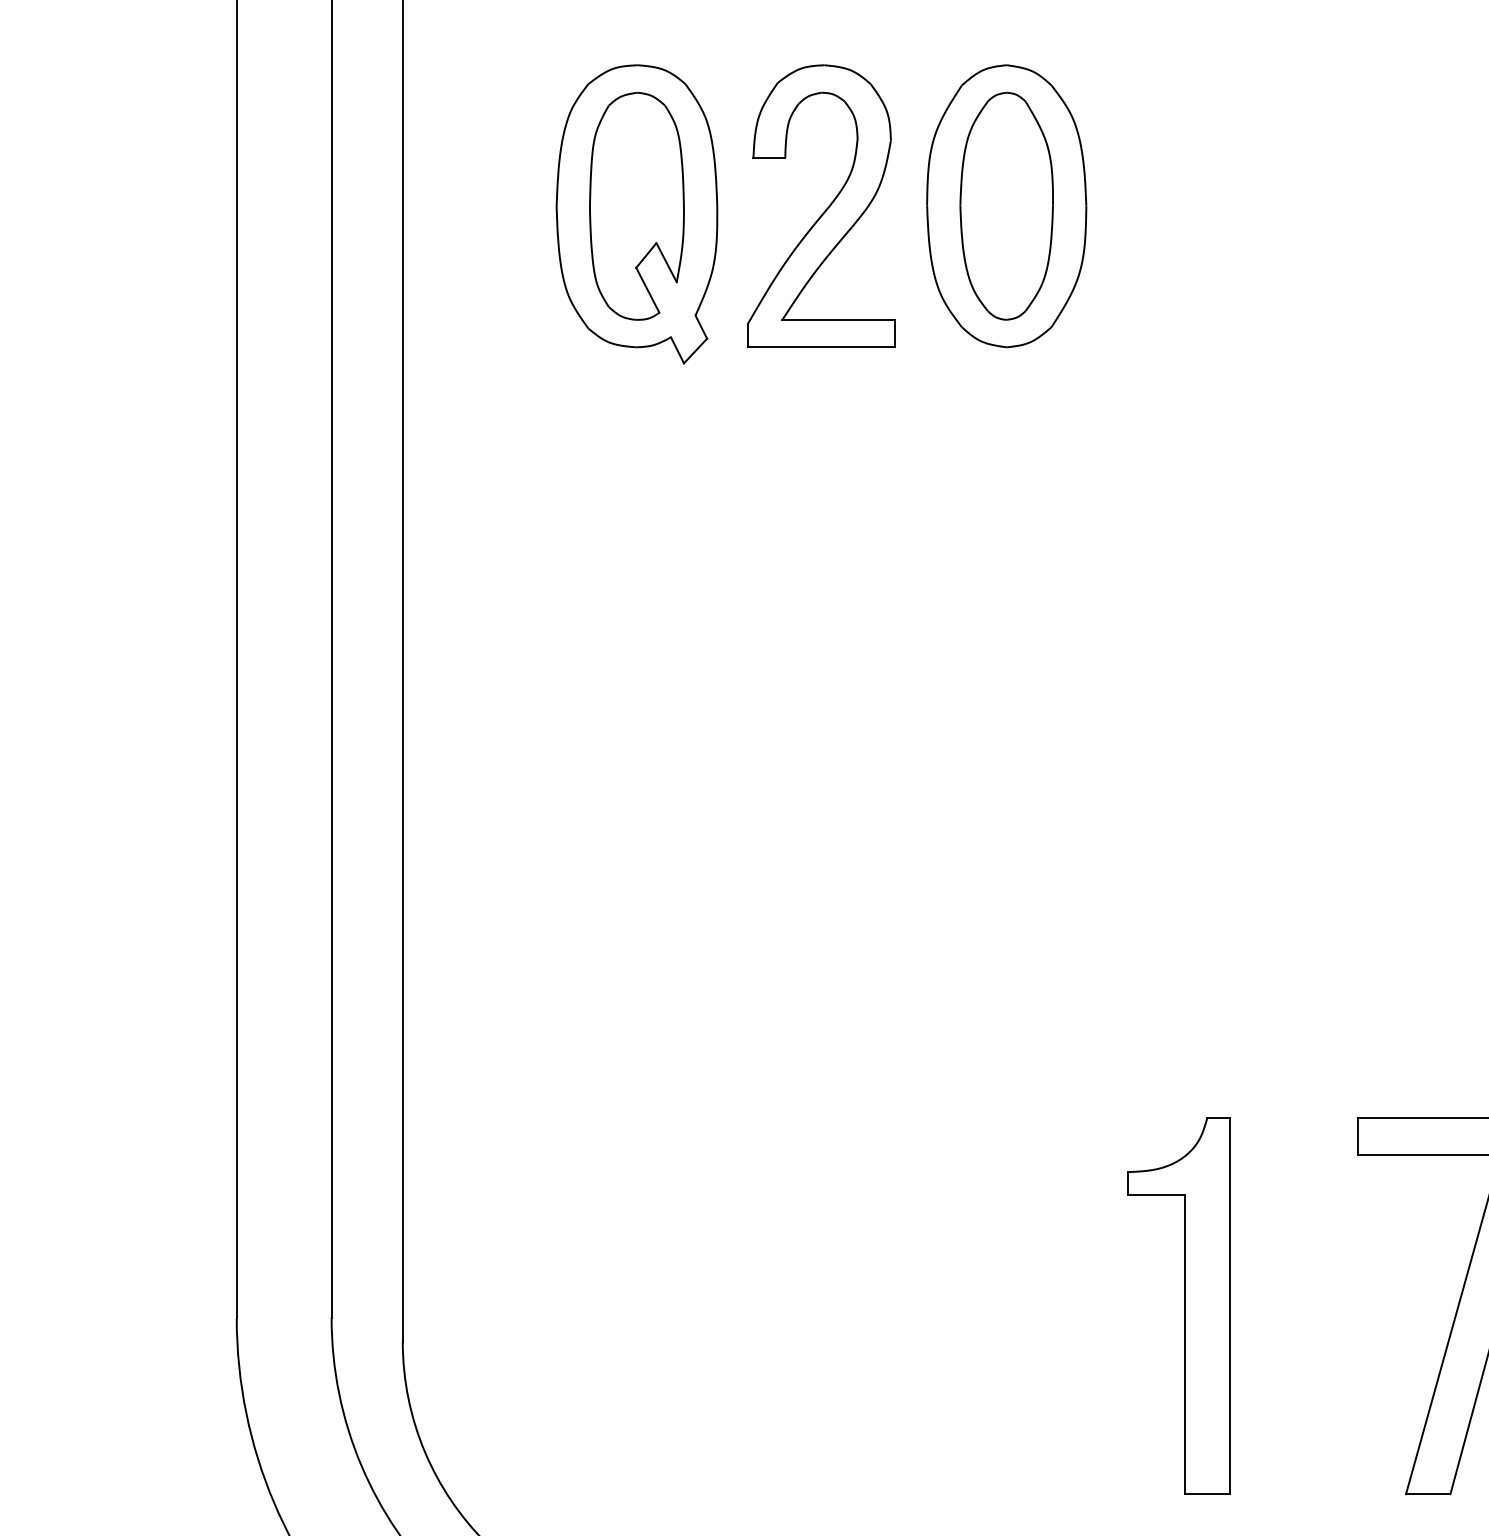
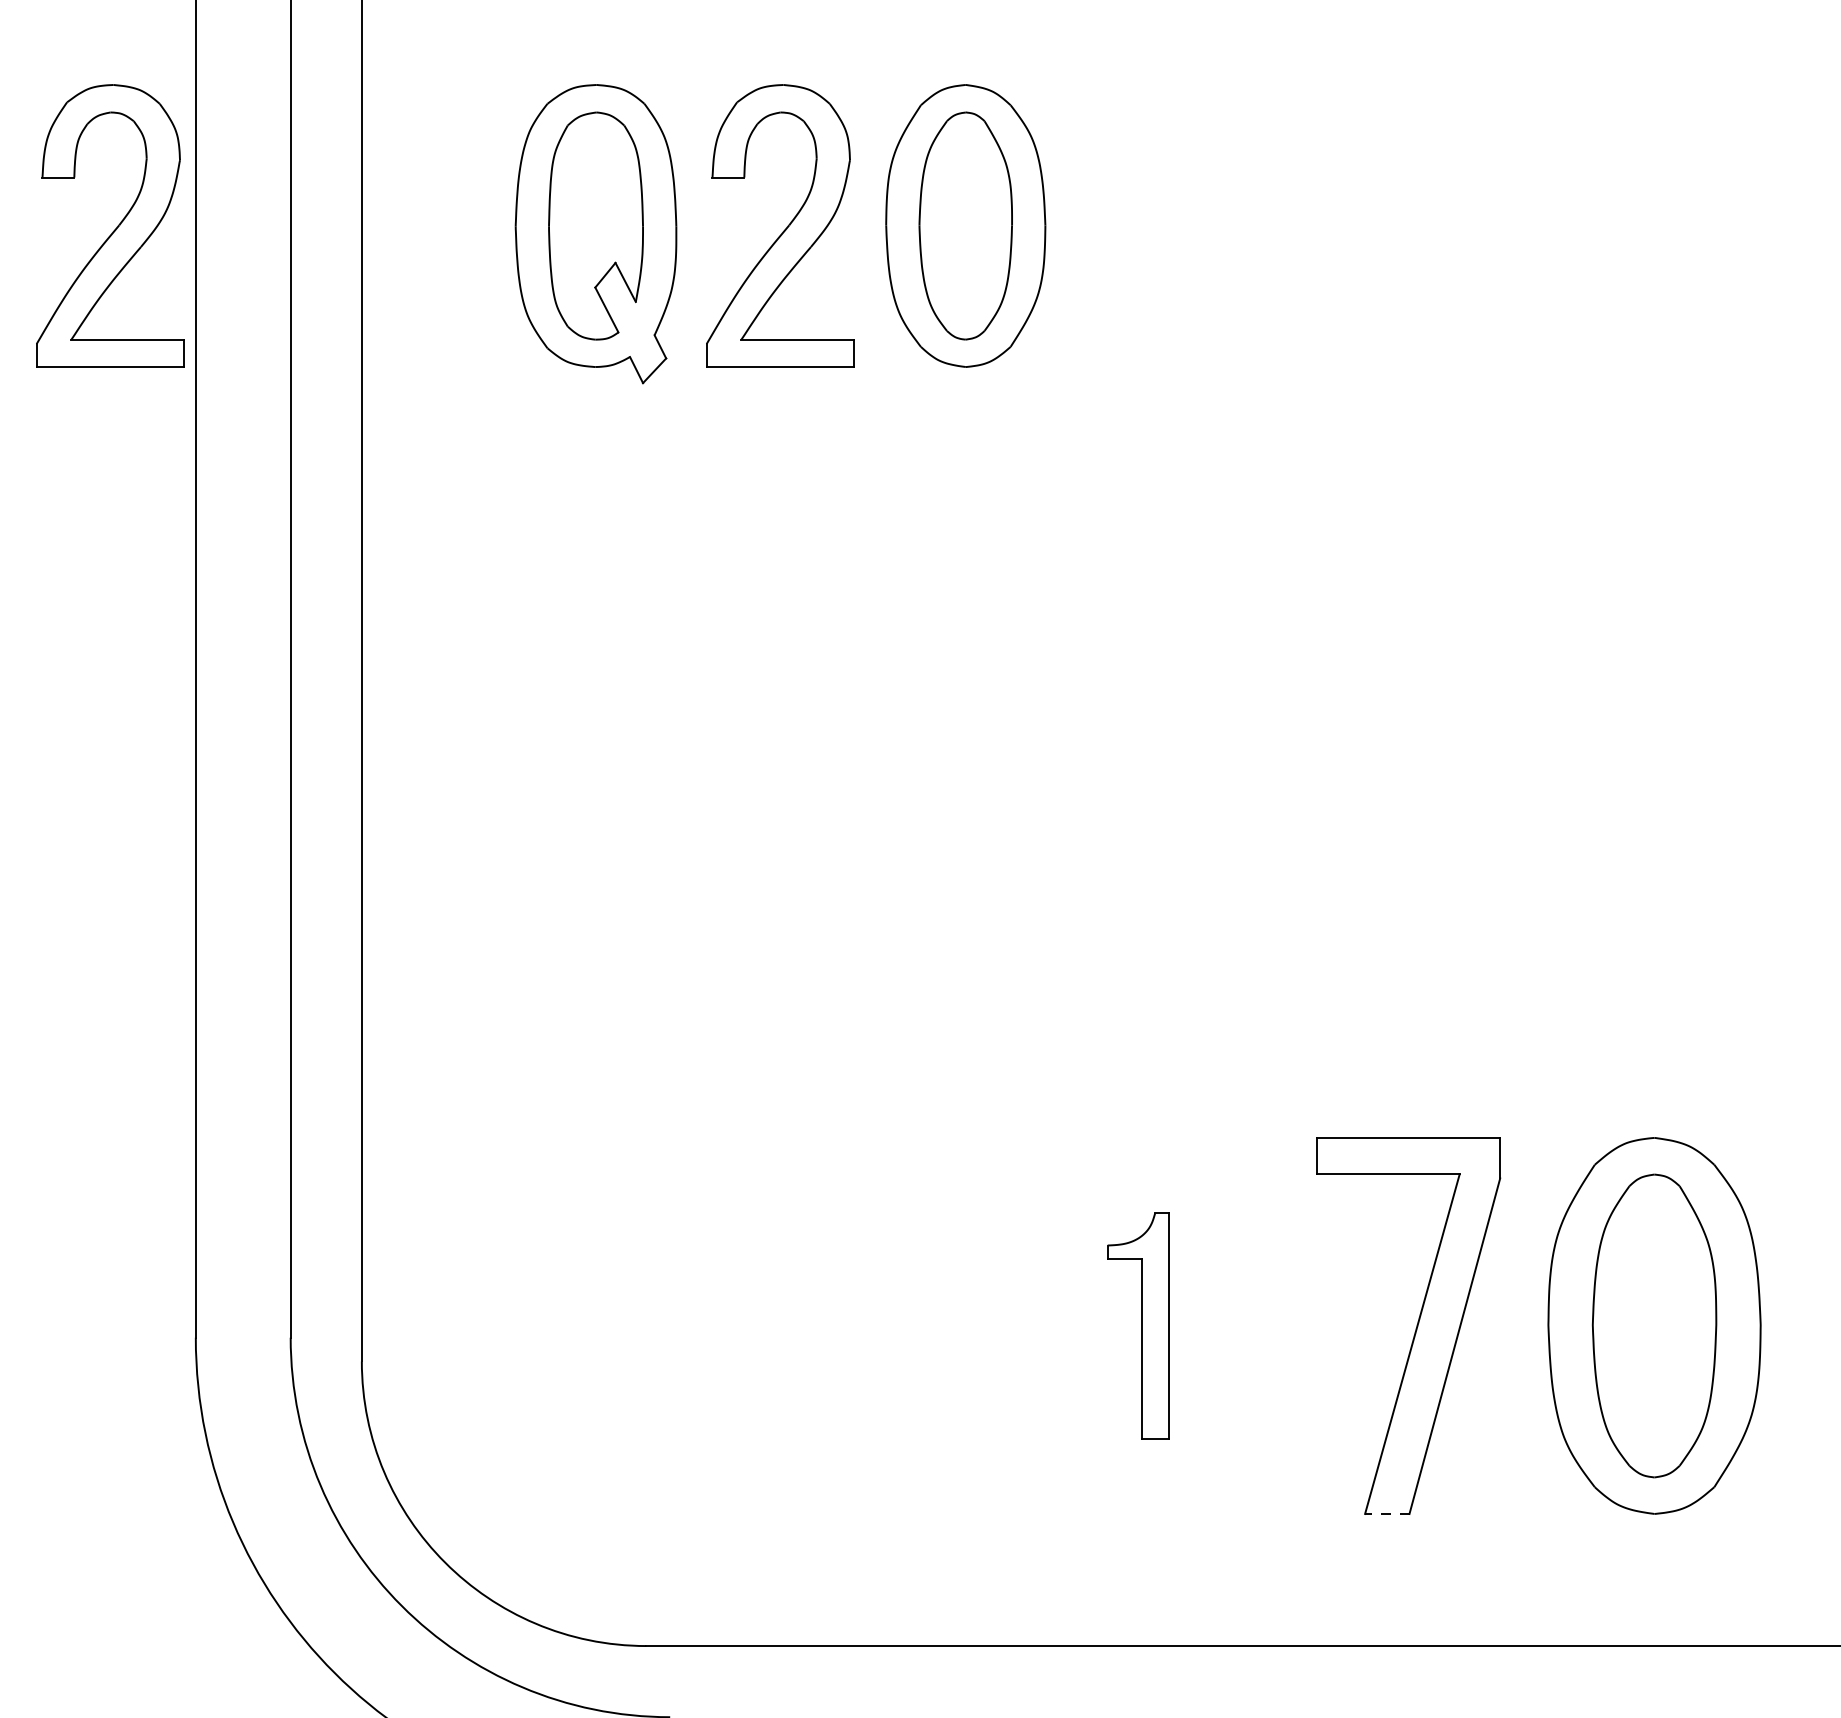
part: (151, 205) -> (110, 225), added
part: (1179, 1305) -> (1138, 1325), size x0.6
line: (1427, 1493) -> (1386, 1513), solid -> dashed

